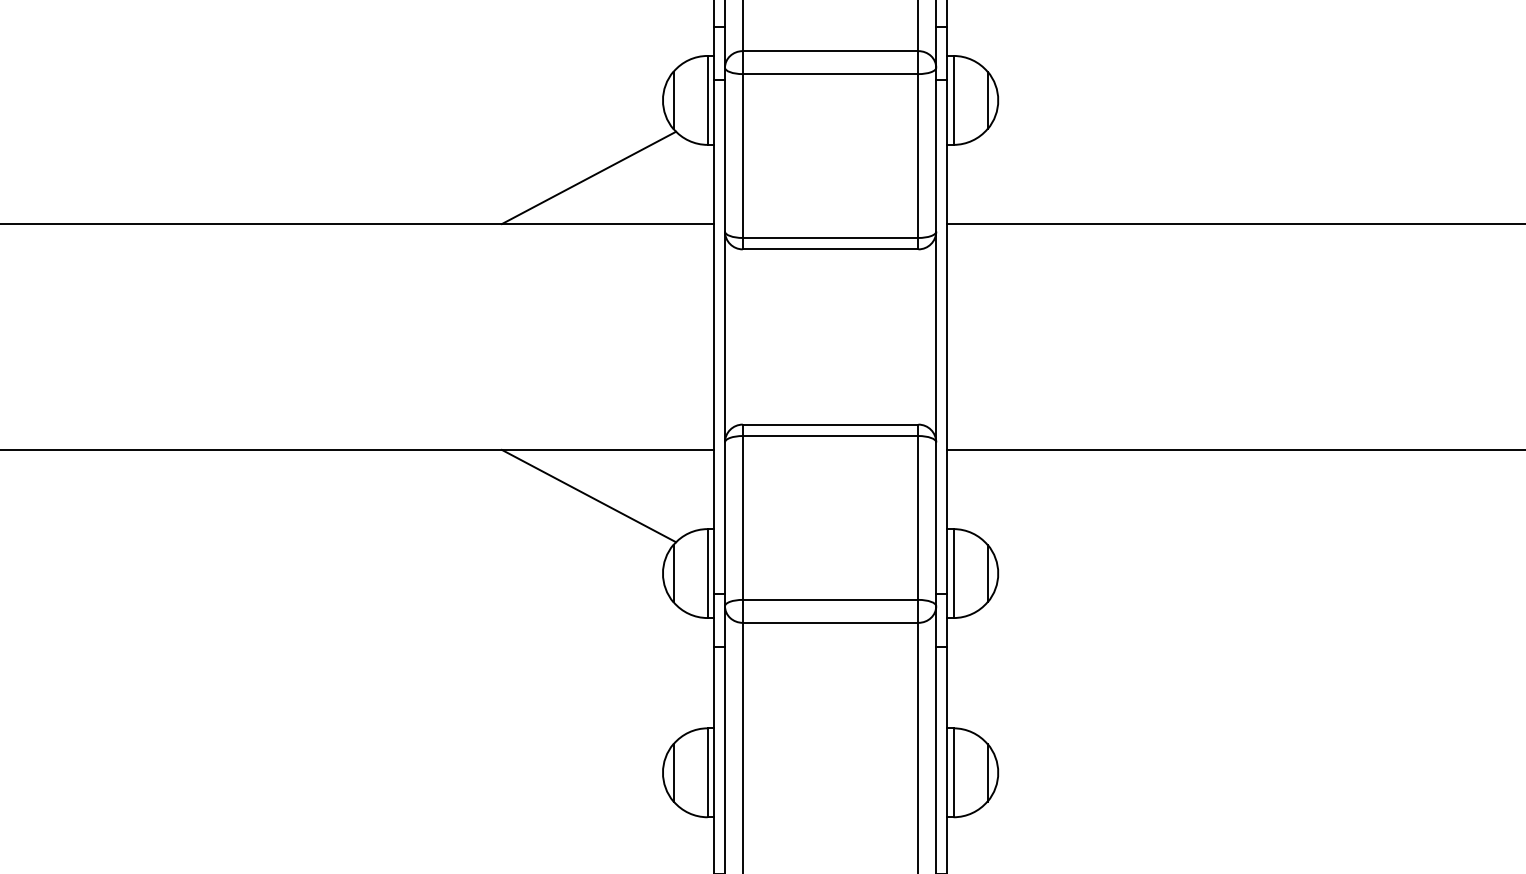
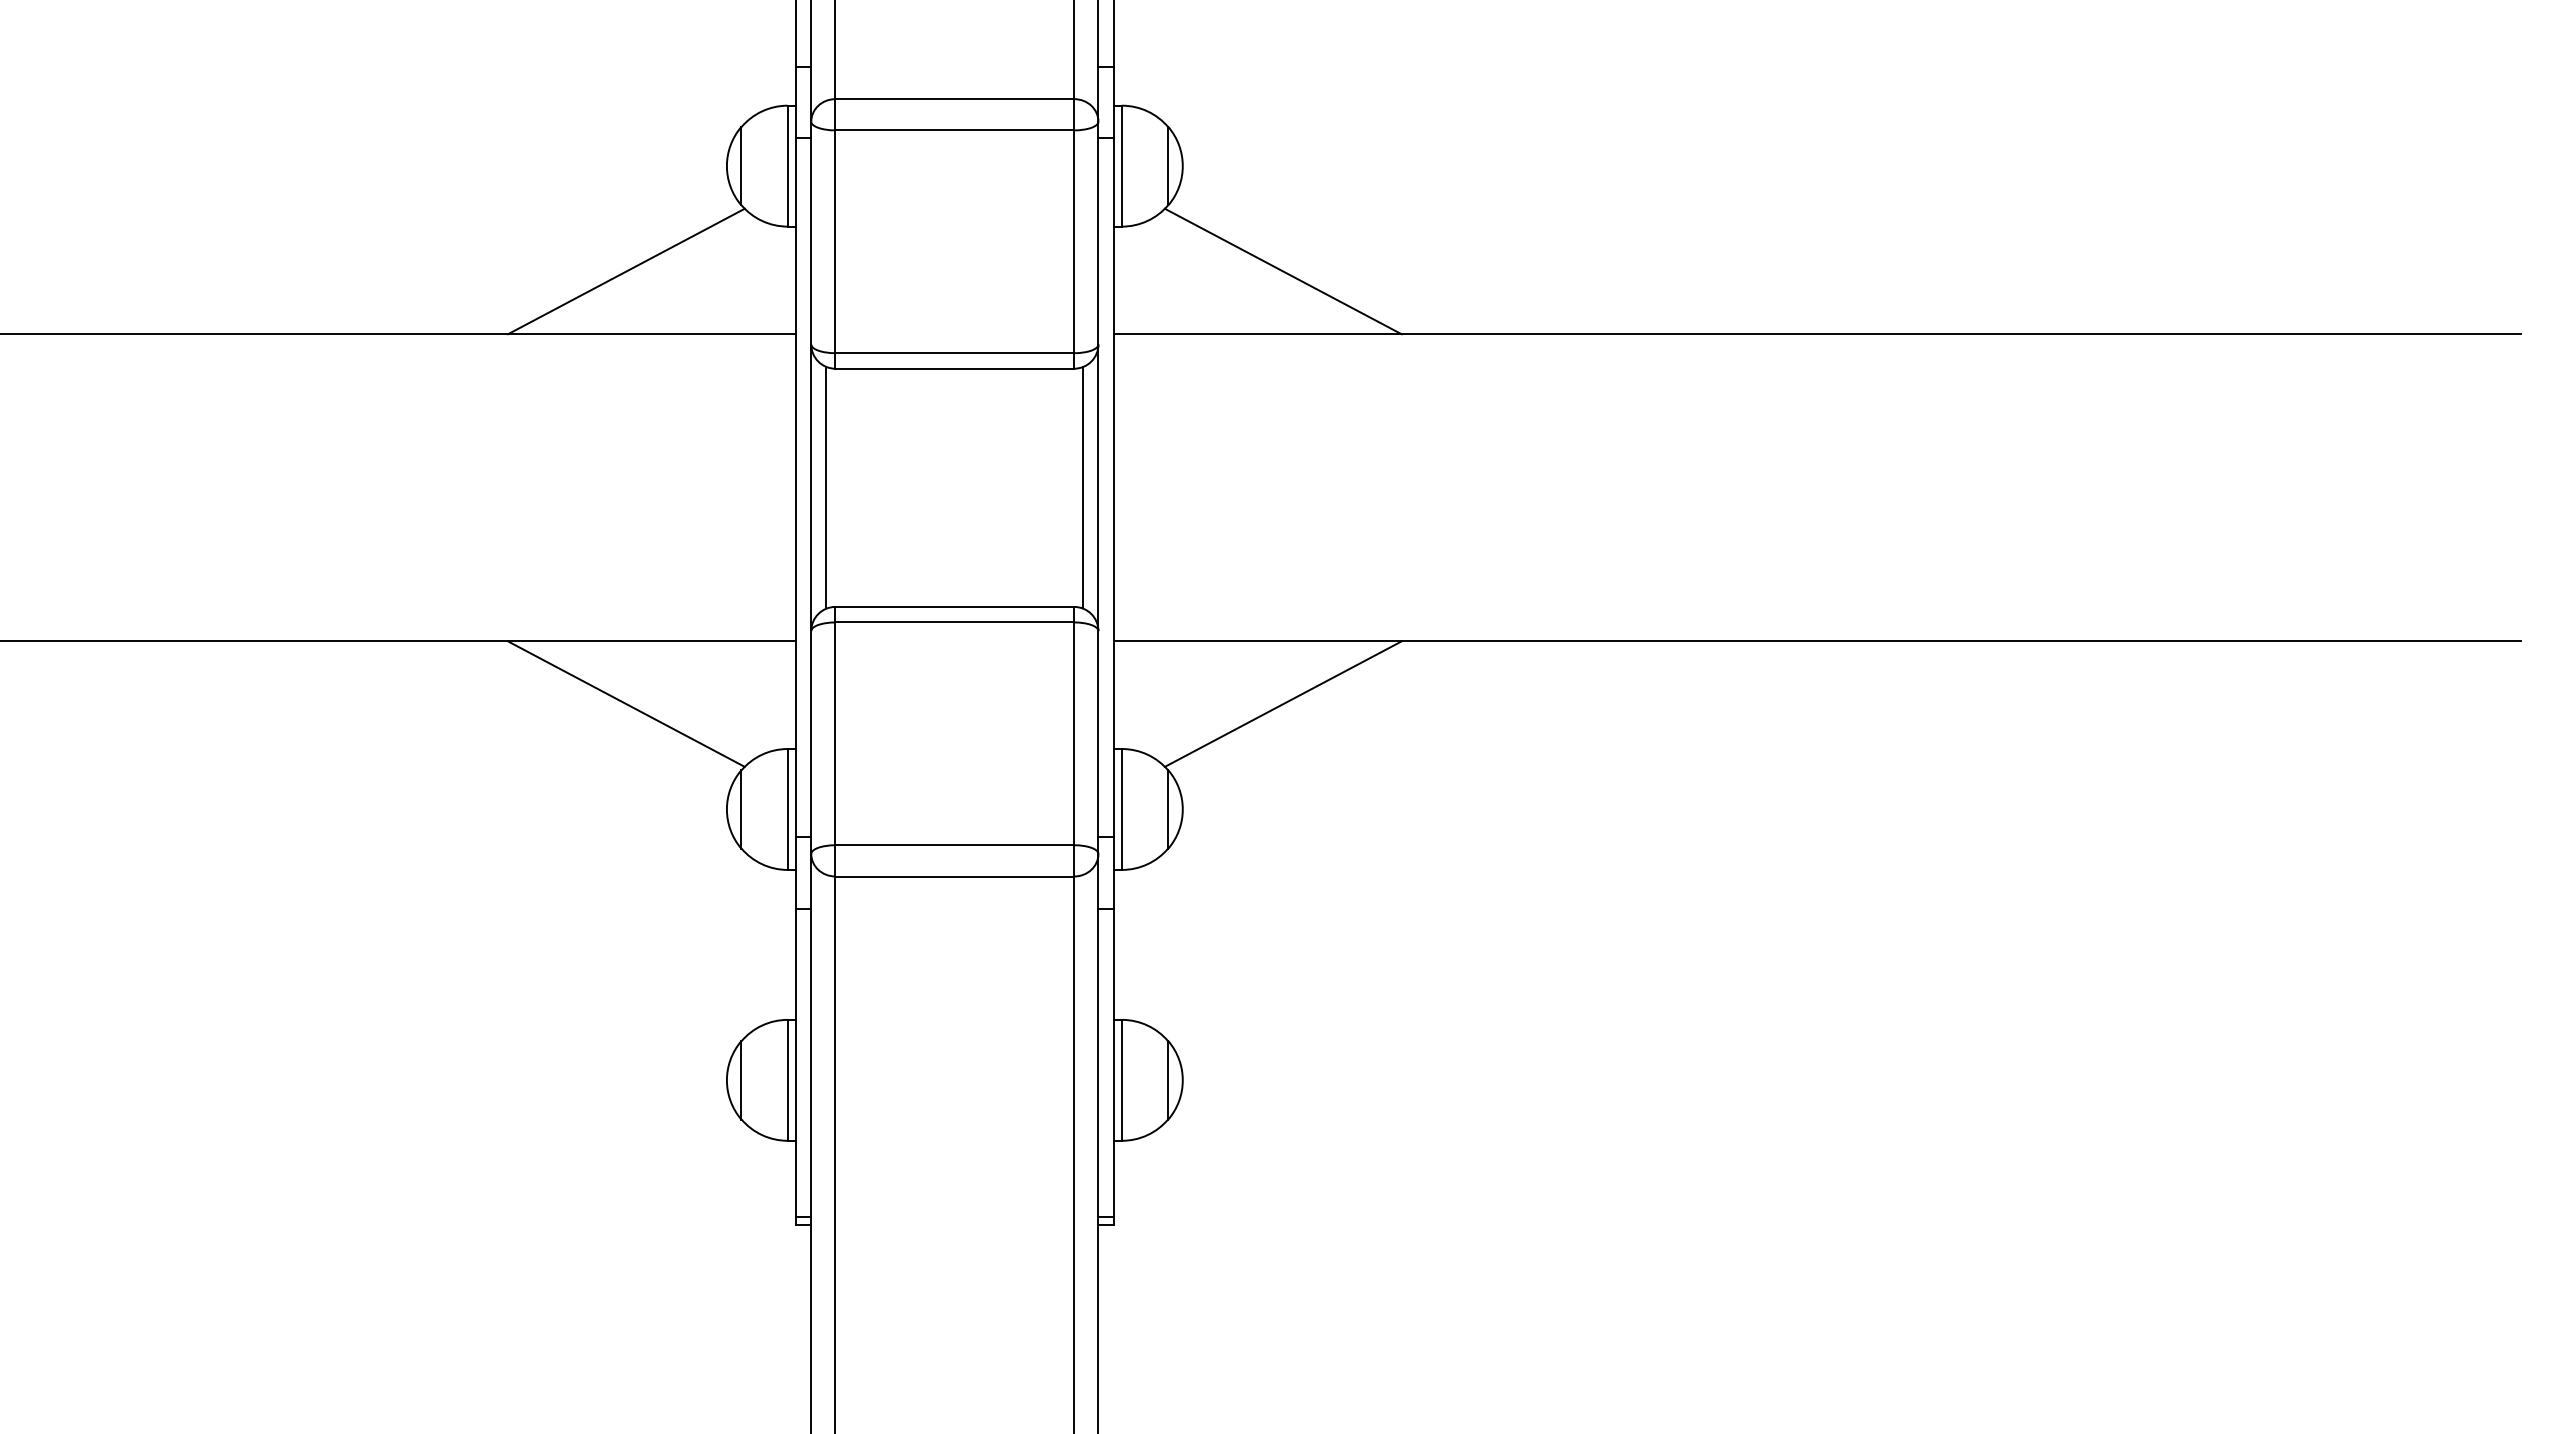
line: (1071, 177) -> (1282, 271), added
line: (736, 336) -> (826, 487), added
line: (925, 336) -> (1083, 487), added
line: (1071, 495) -> (1282, 703), added

